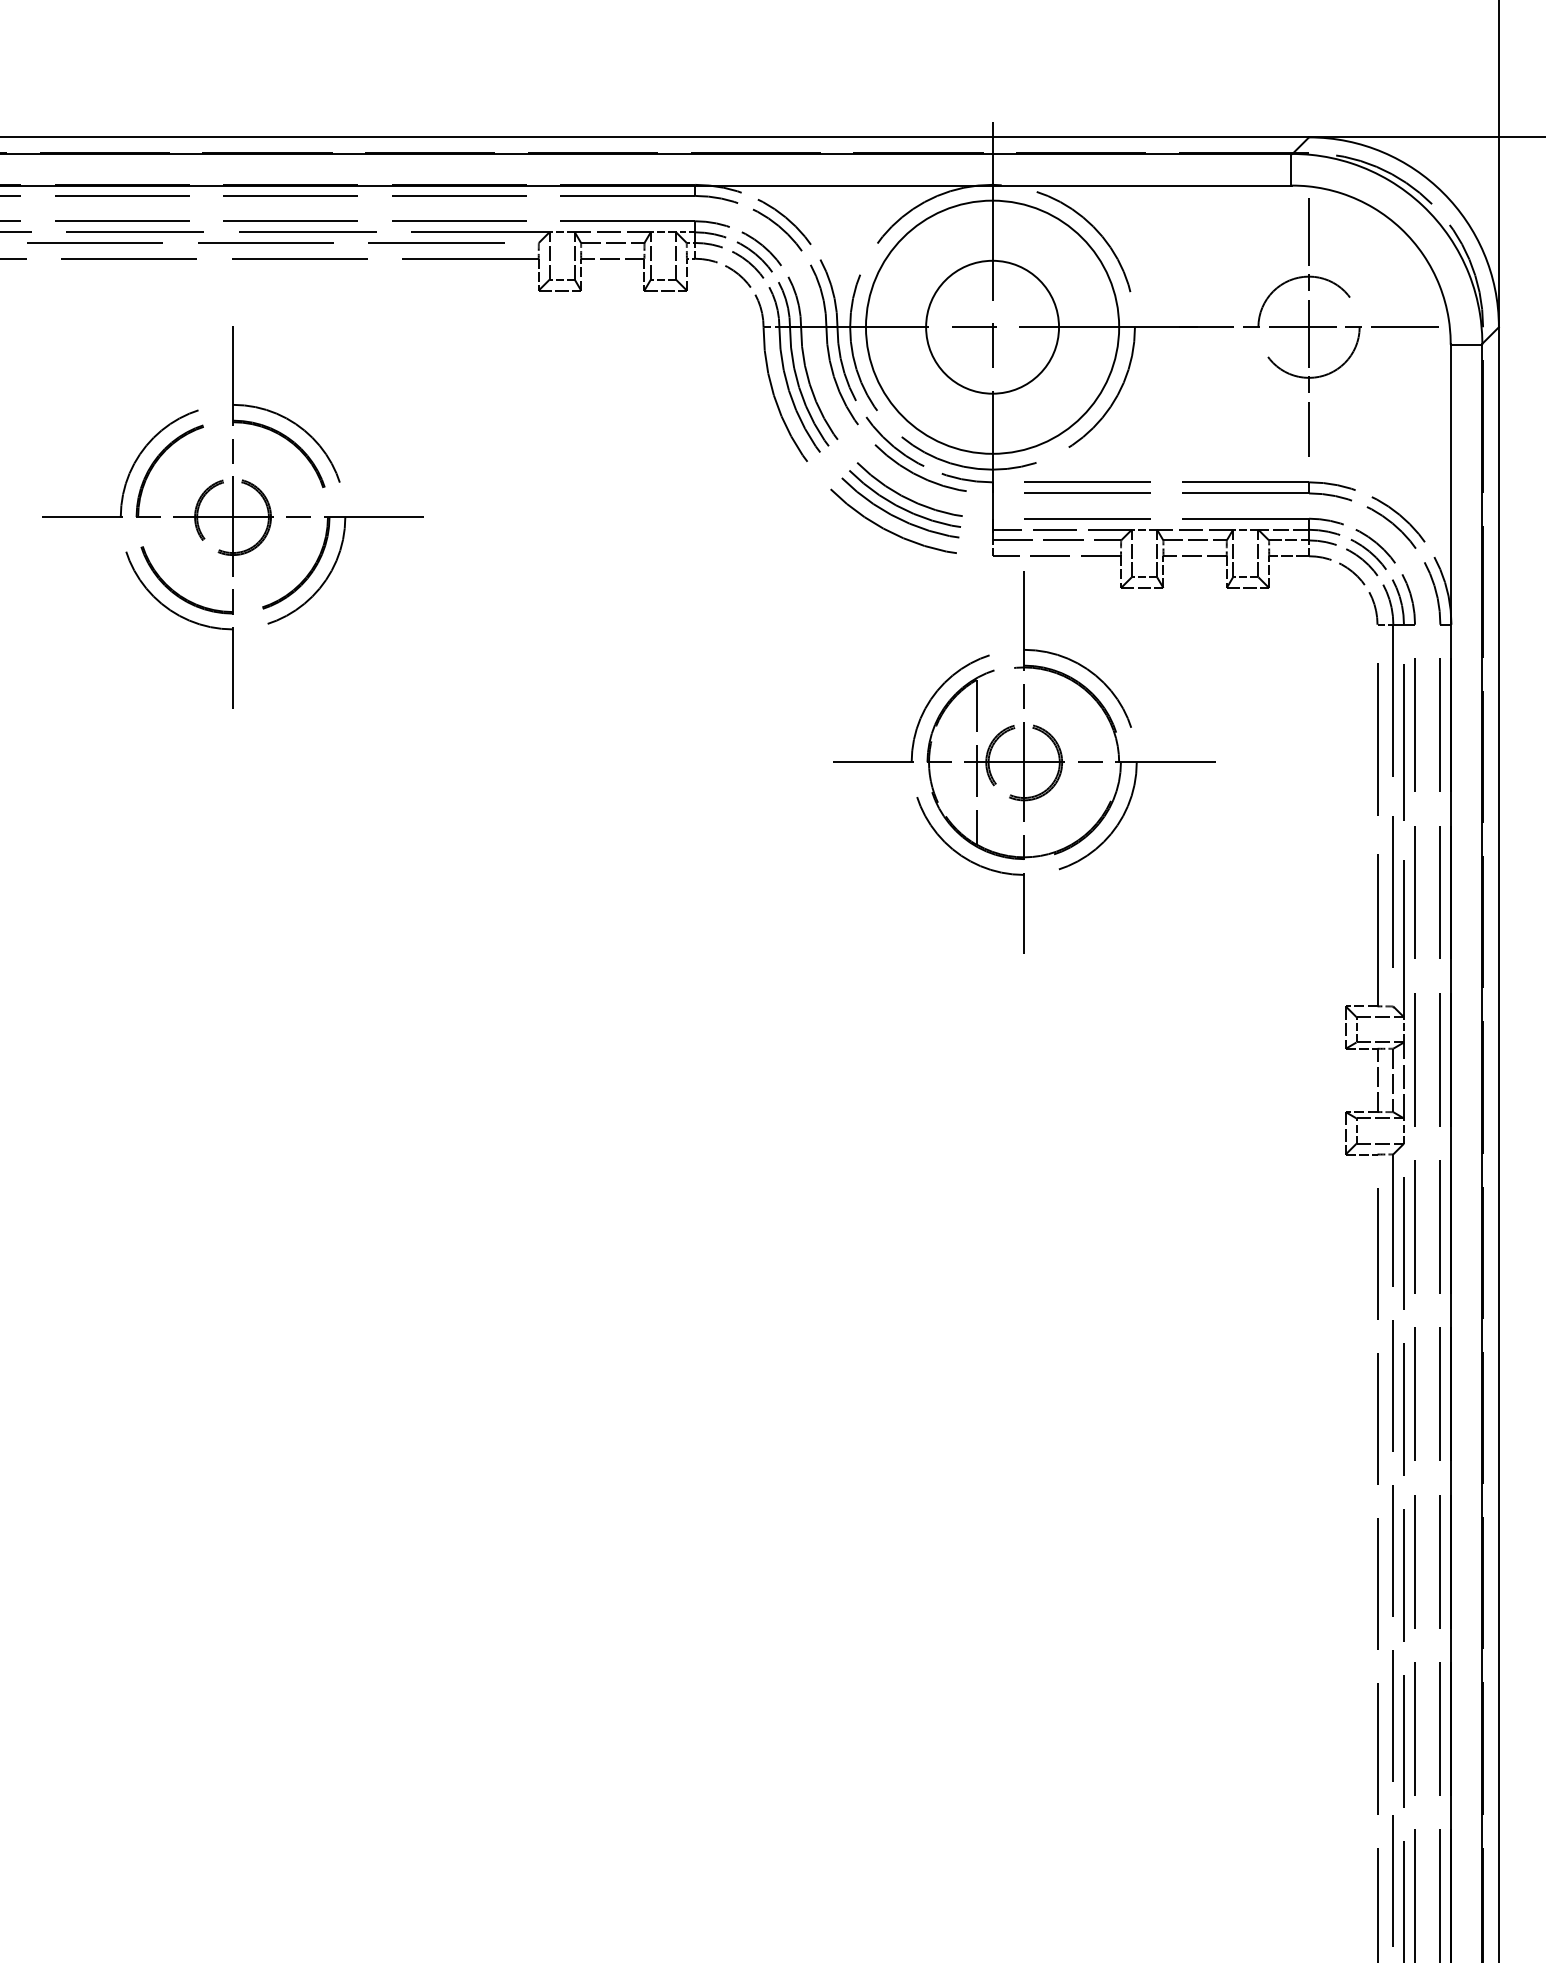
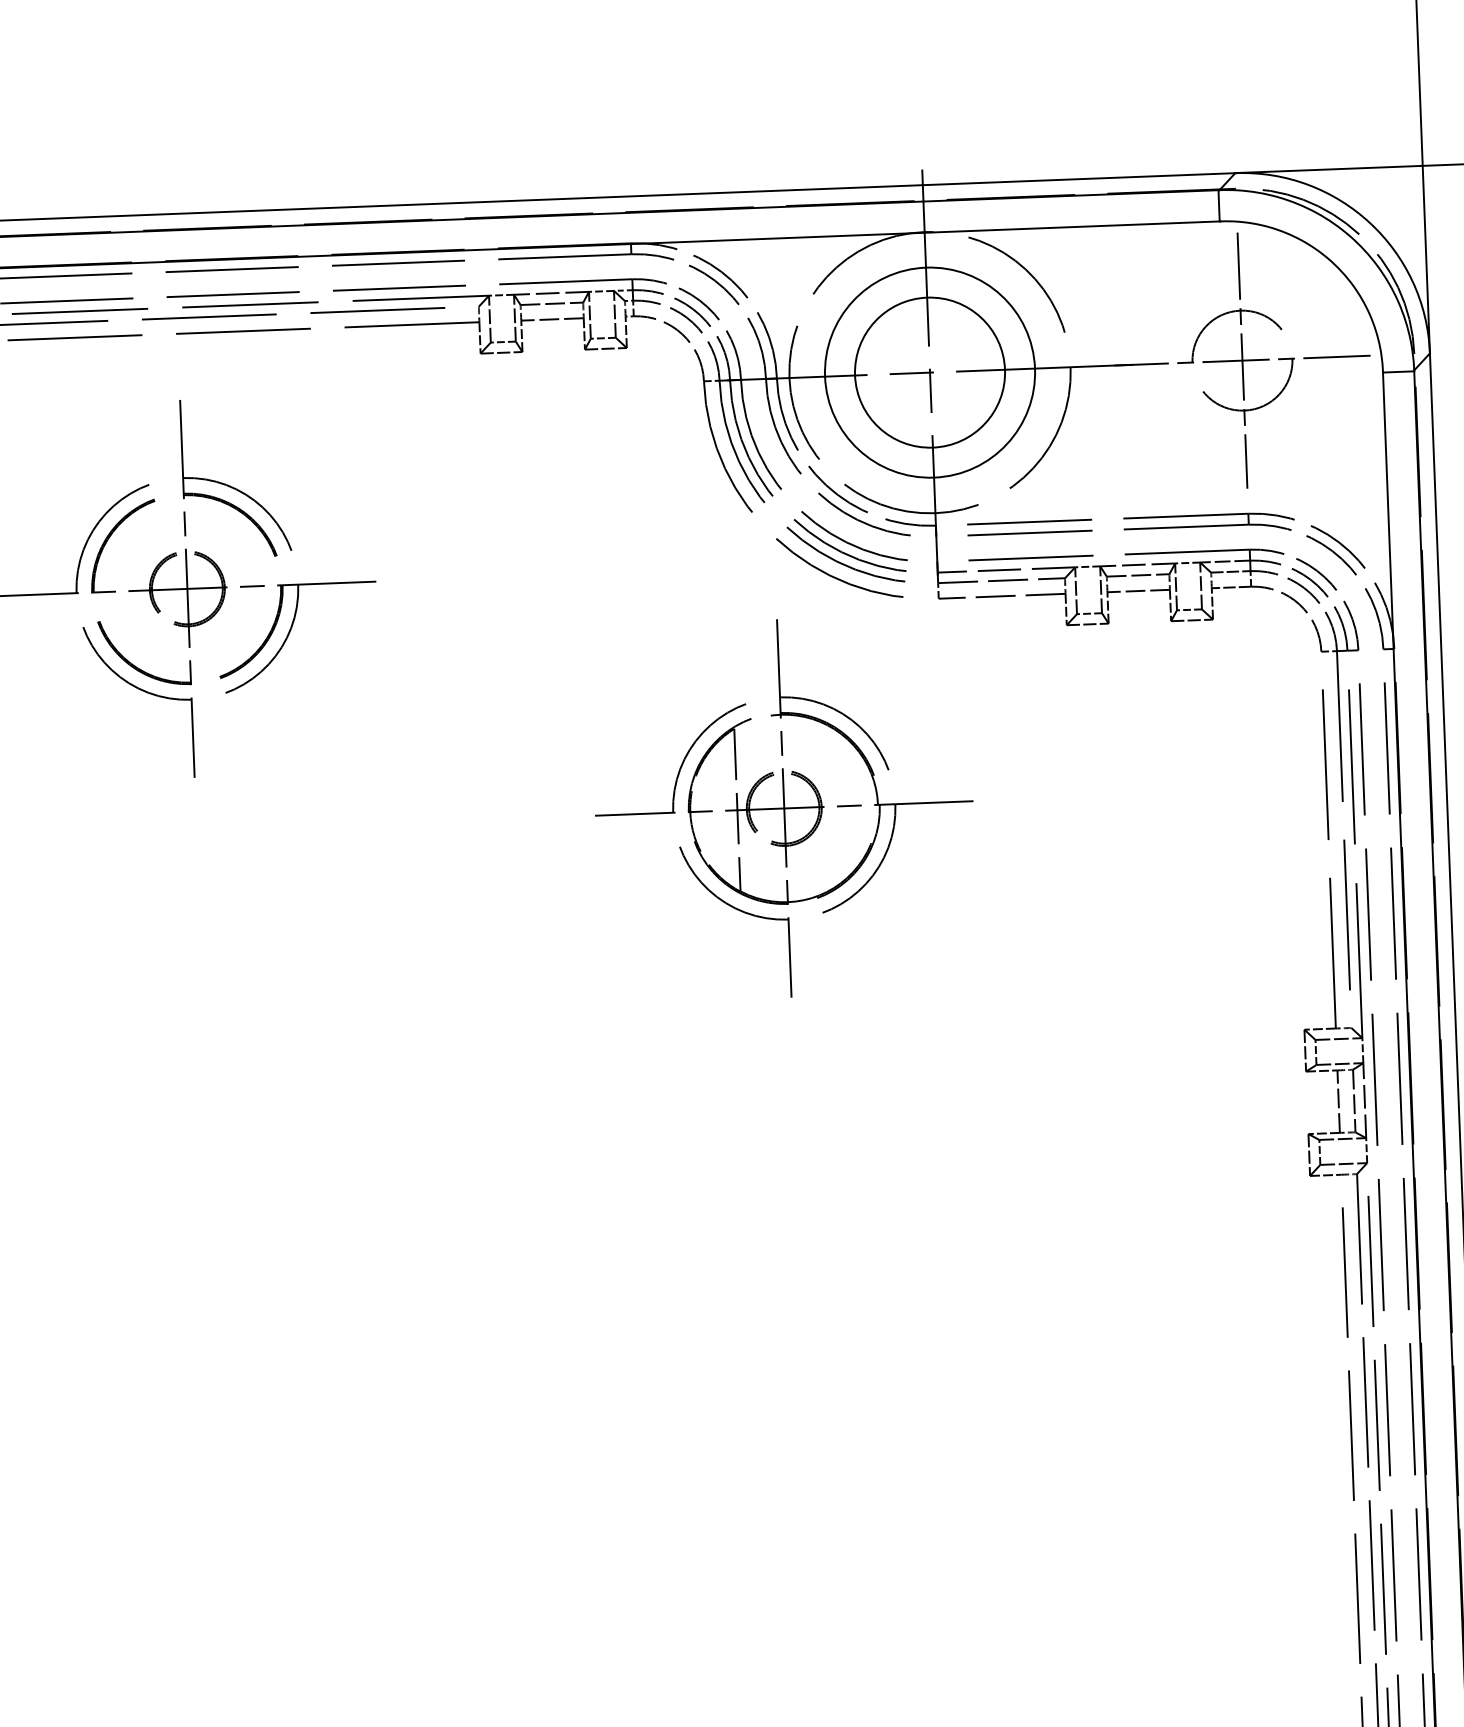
circle: (992, 326) -> (929, 371), size x0.6
circle: (992, 326) -> (929, 371), size x1.6
part: (1024, 762) -> (784, 808), moved

